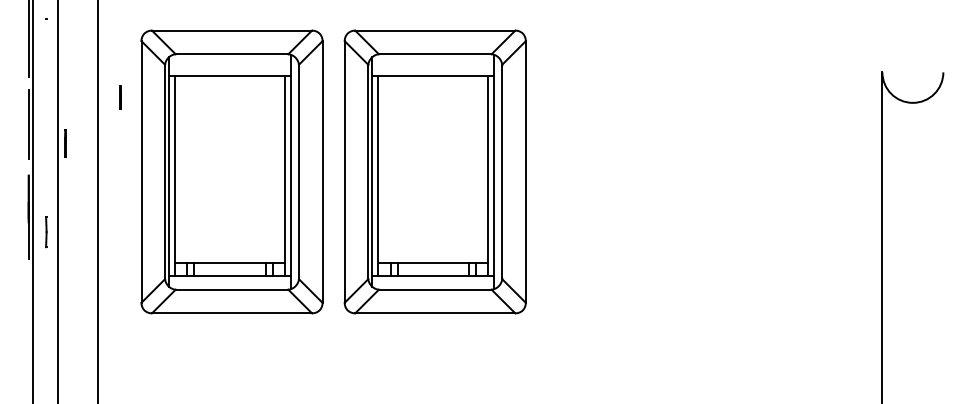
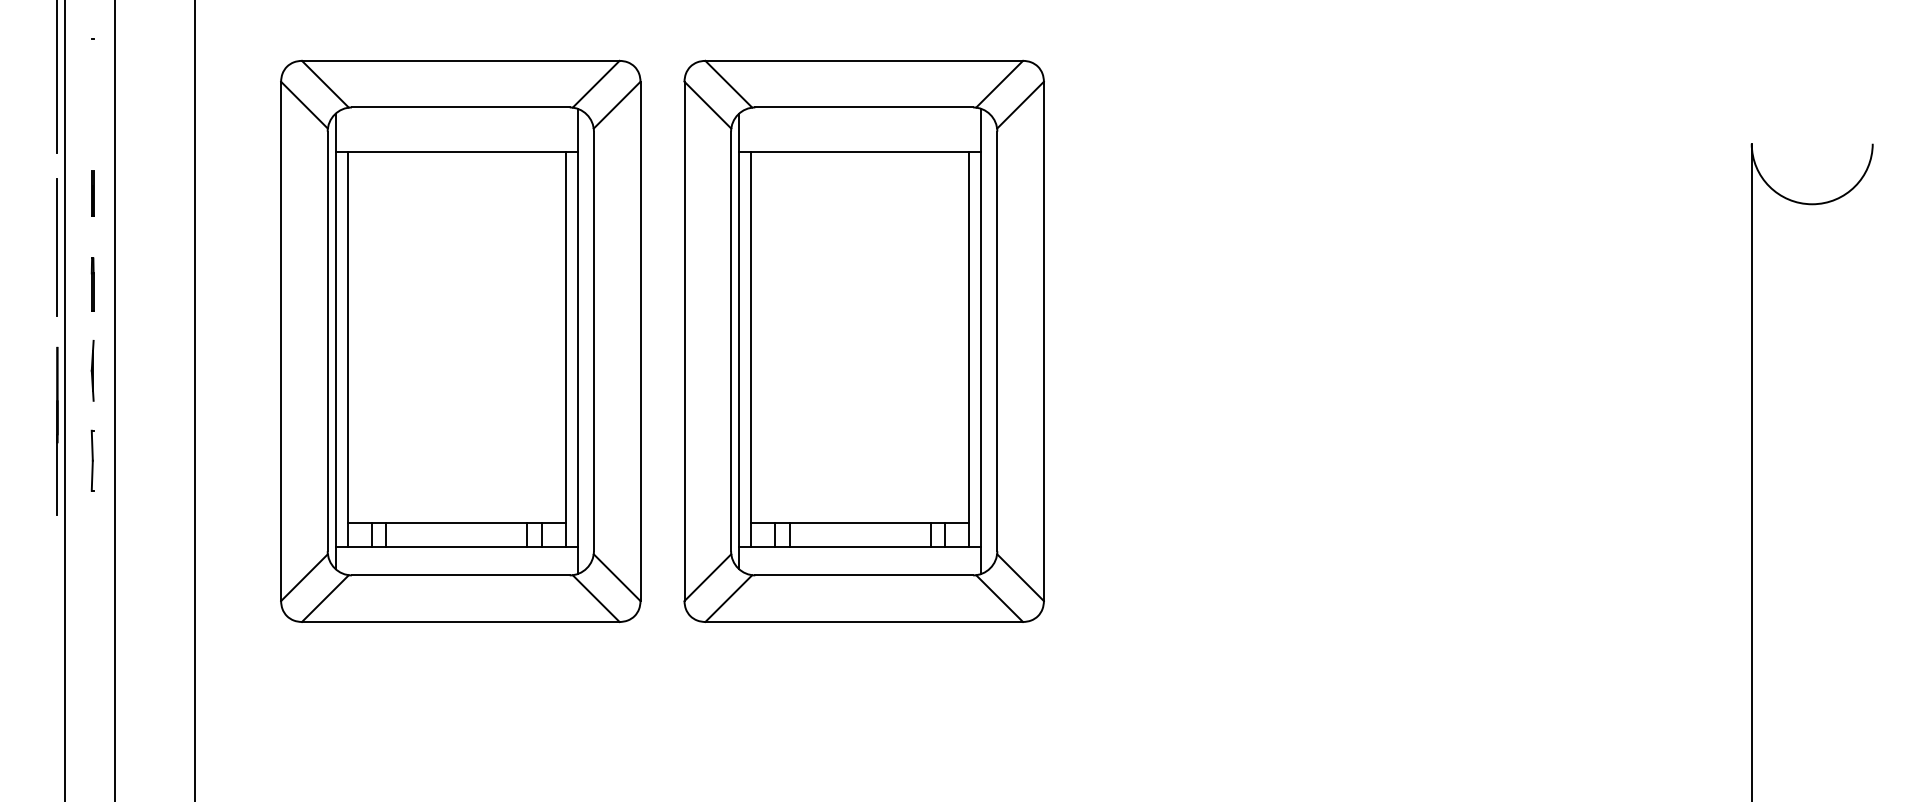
line: (120, 97) -> (92, 193), moved
line: (65, 143) -> (92, 284), moved
line: (46, 186) -> (92, 370), added

